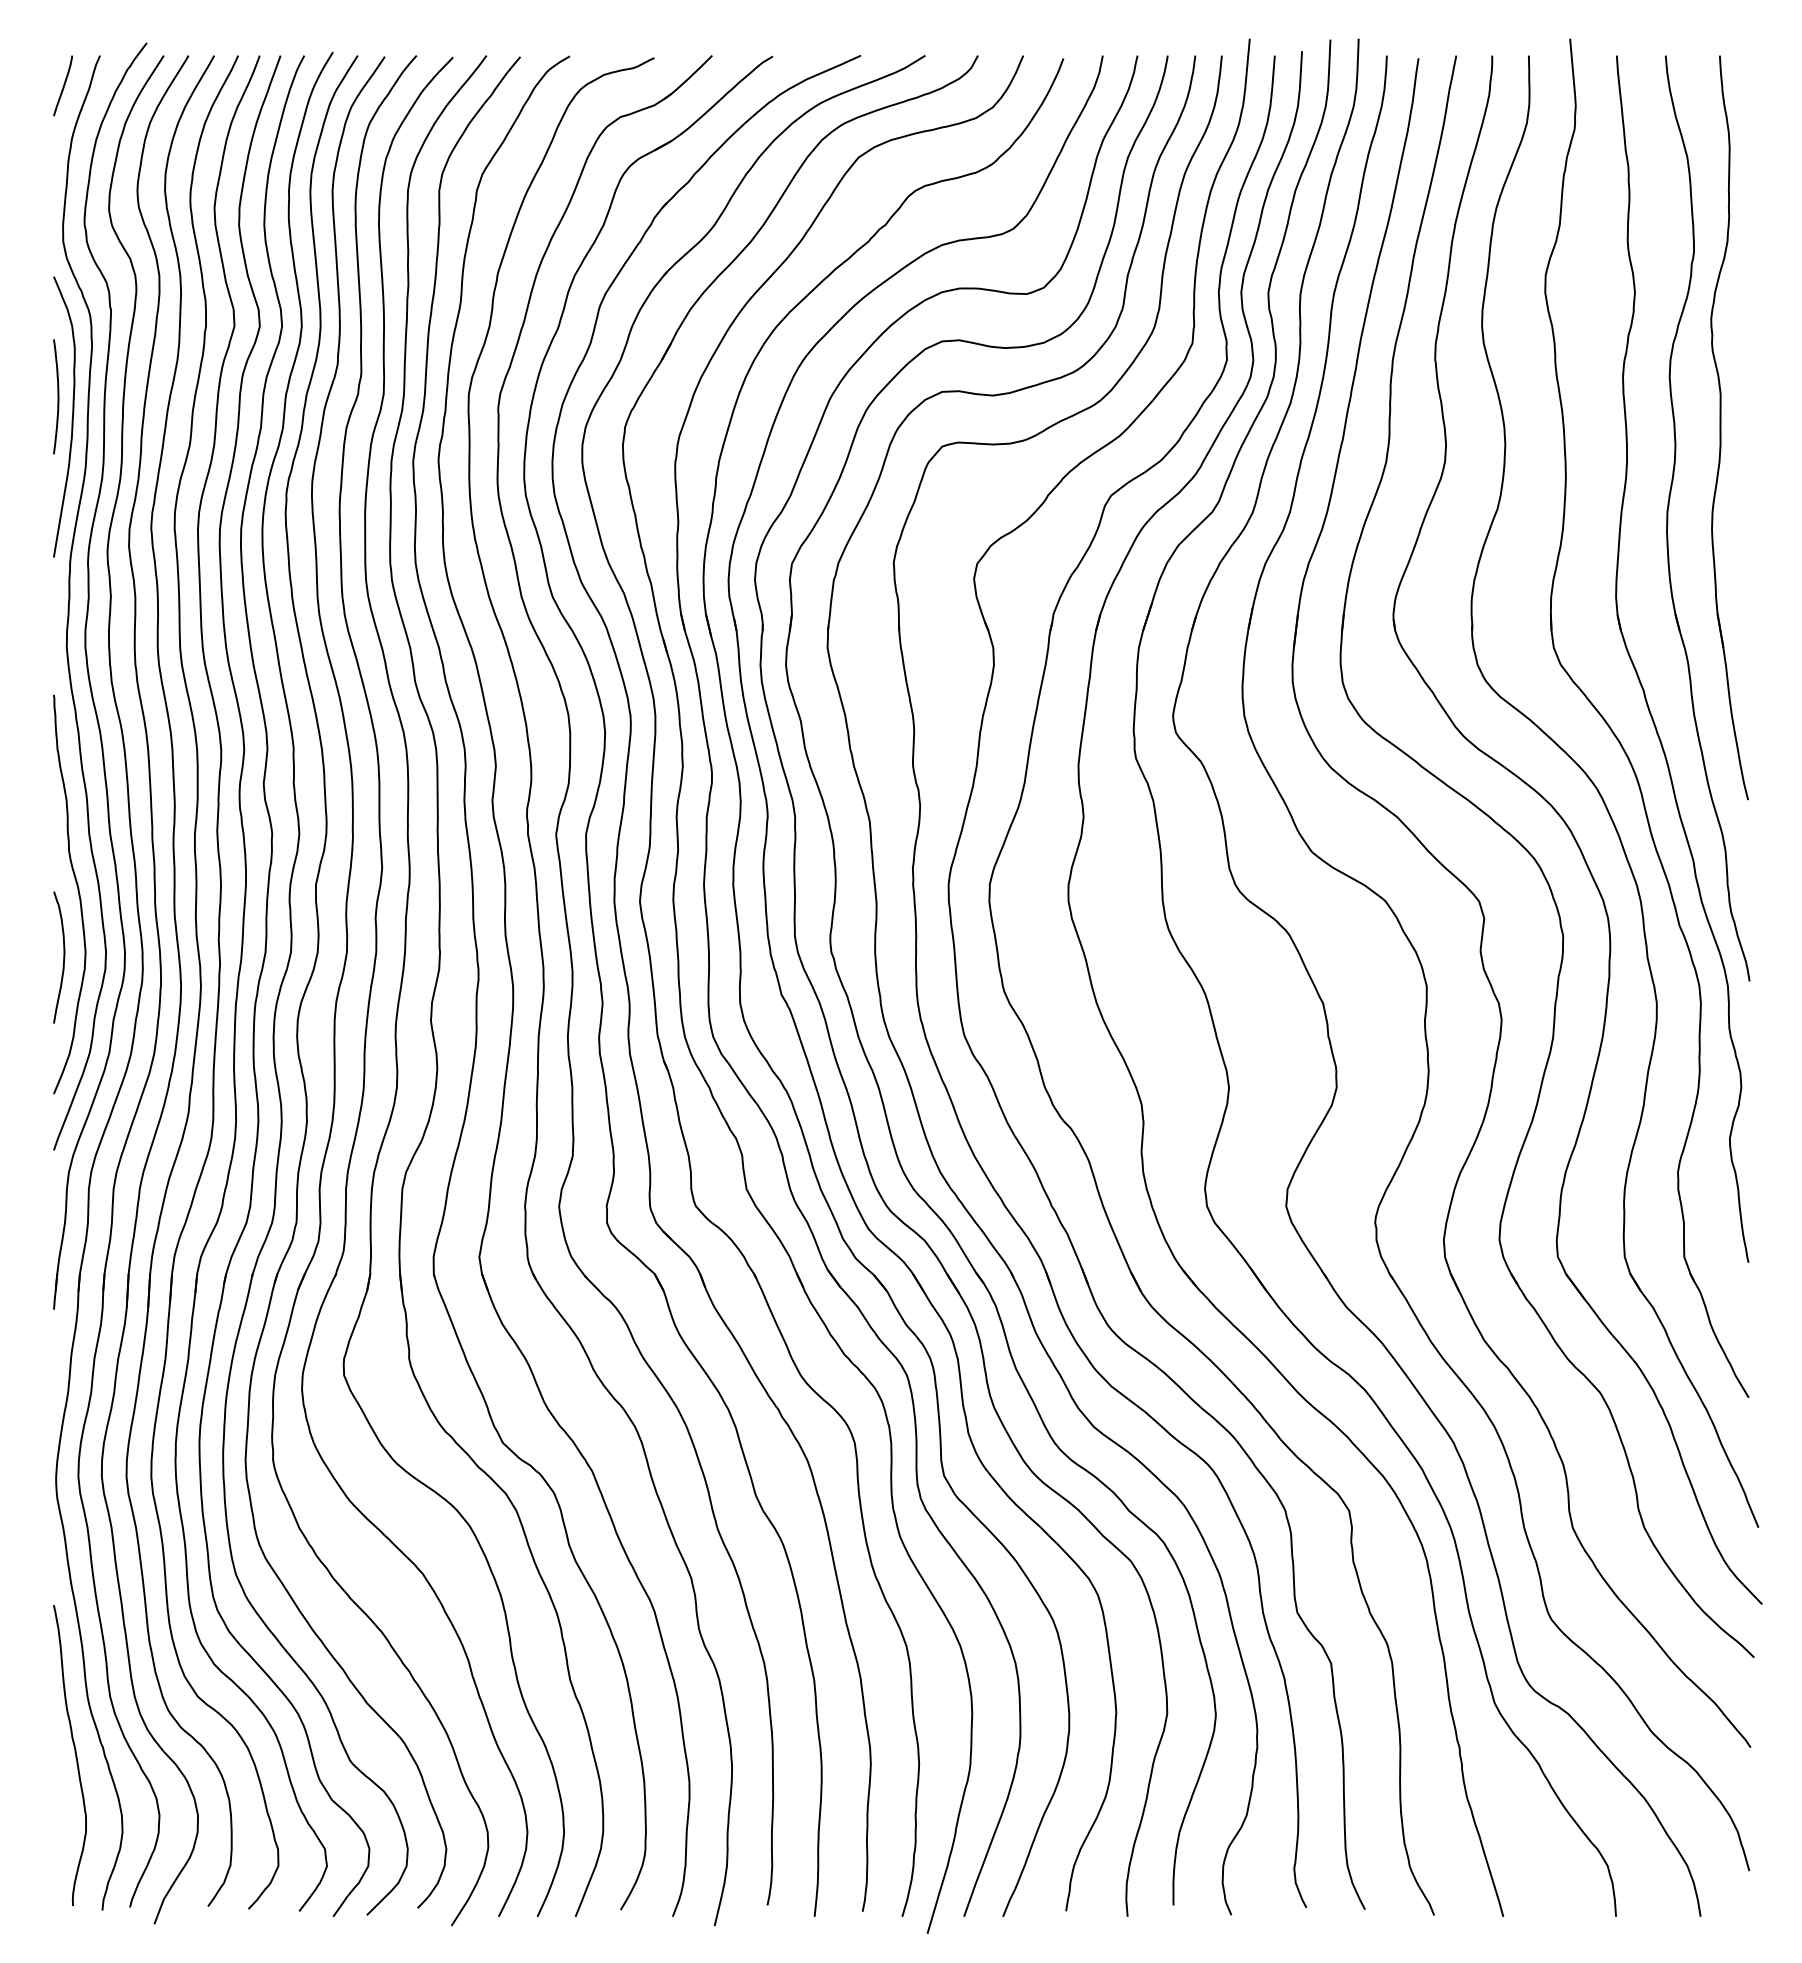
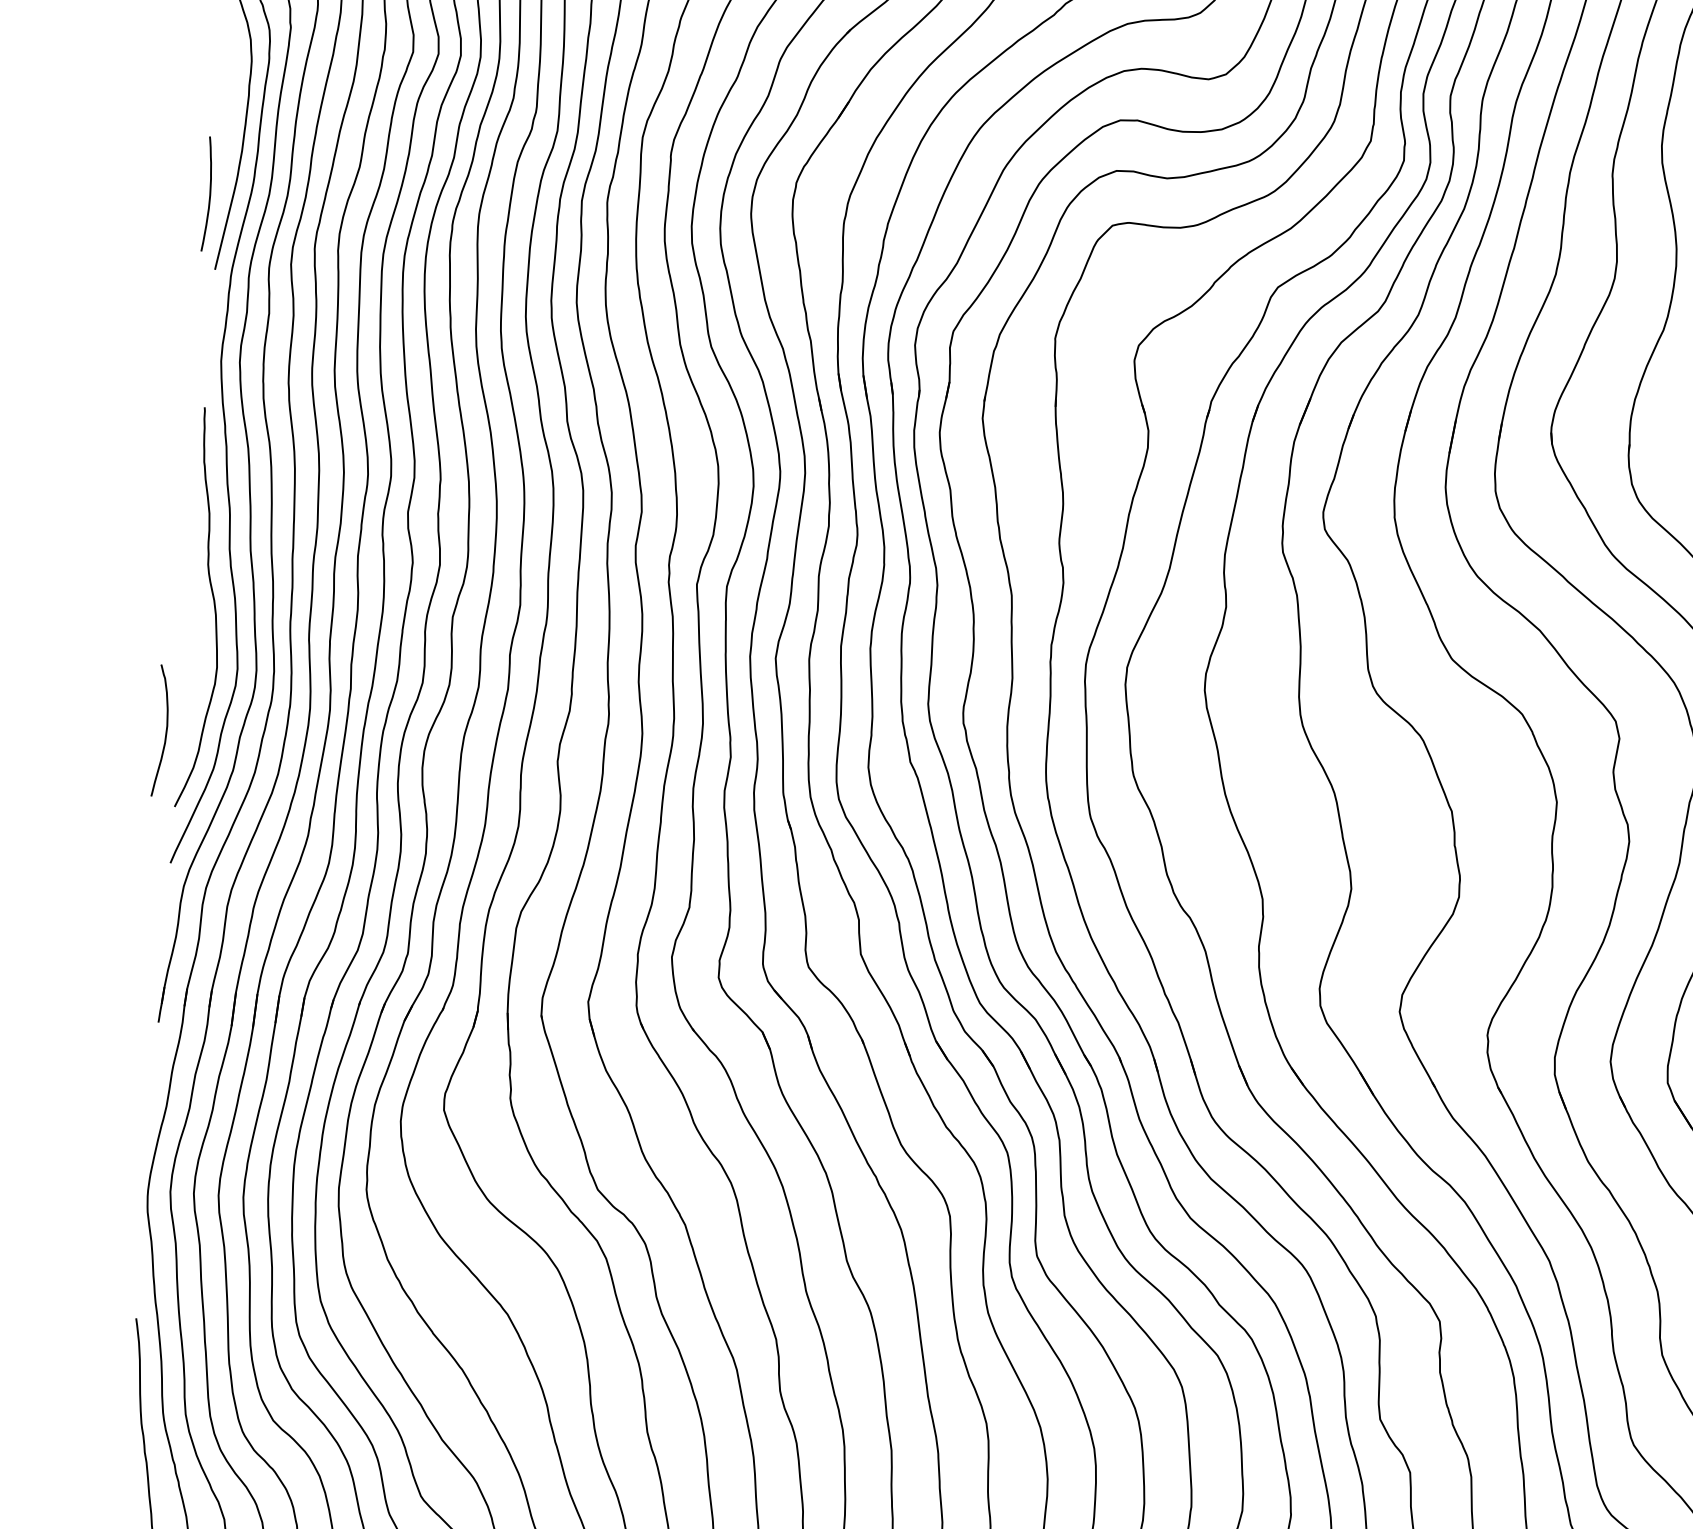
curve: (57, 396) -> (209, 193), moved
curve: (63, 957) -> (165, 731), moved

